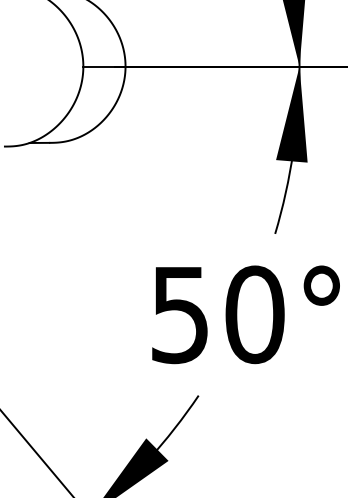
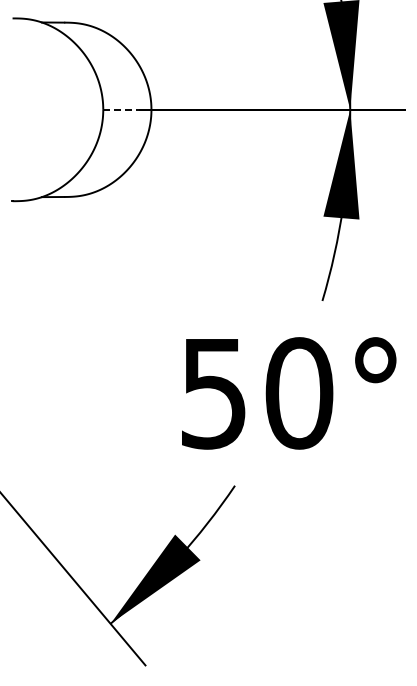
line: (99, 66) -> (121, 109), solid -> dashed

